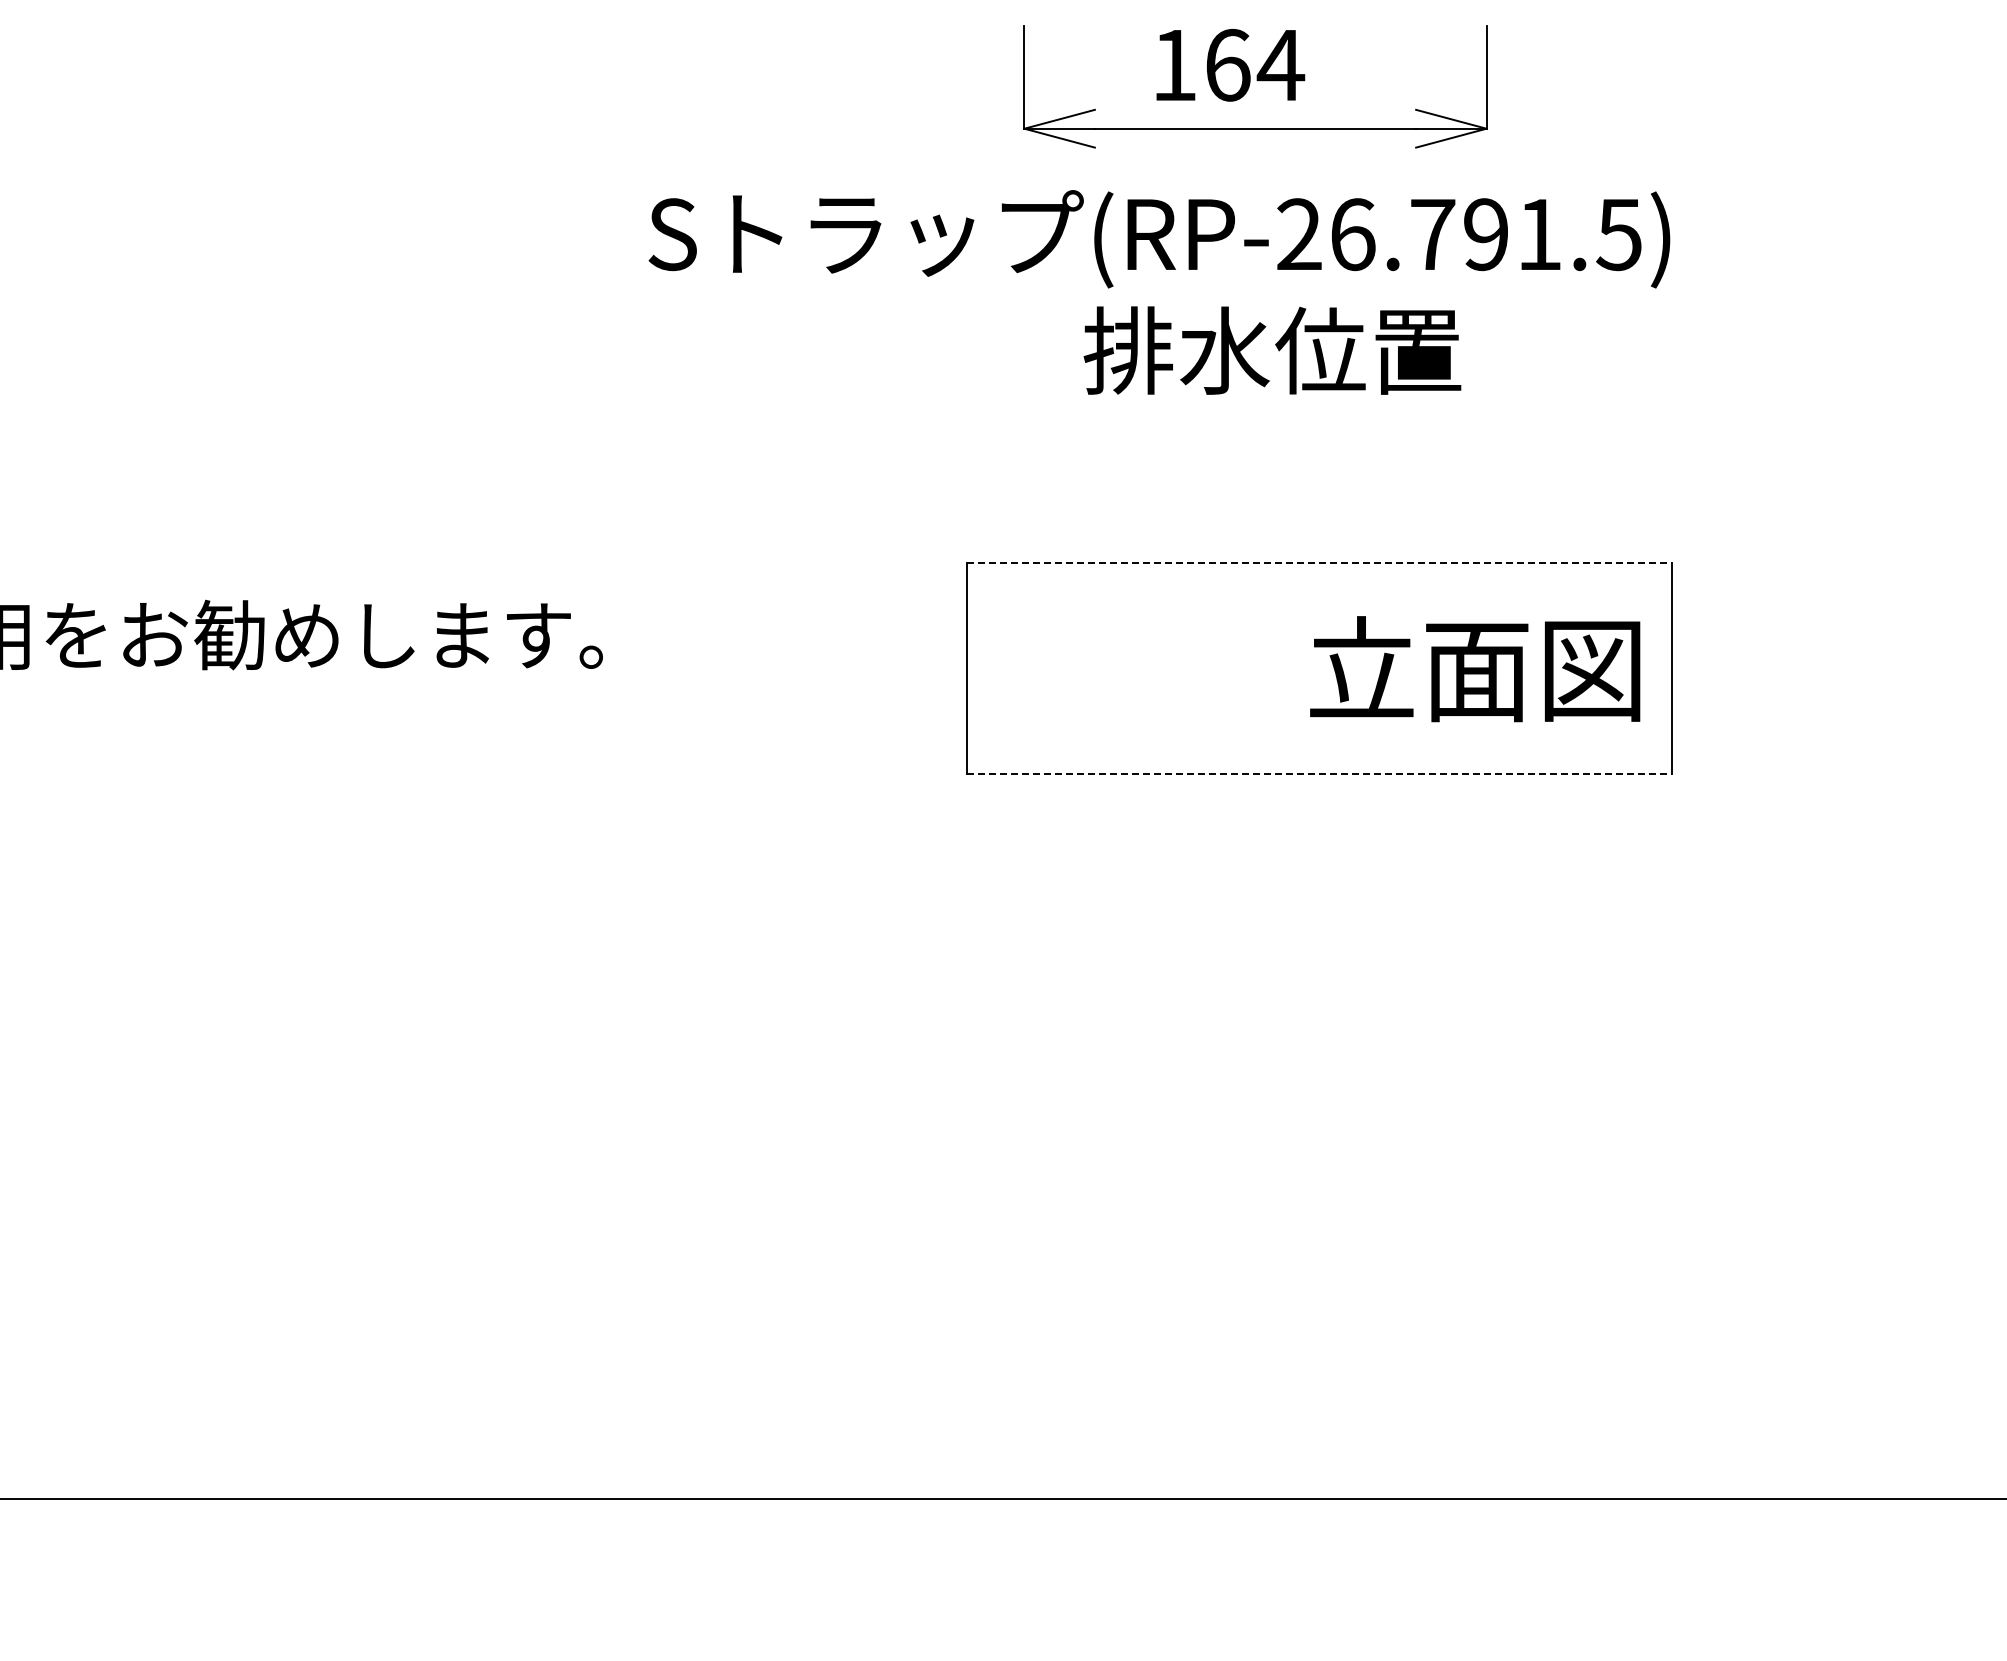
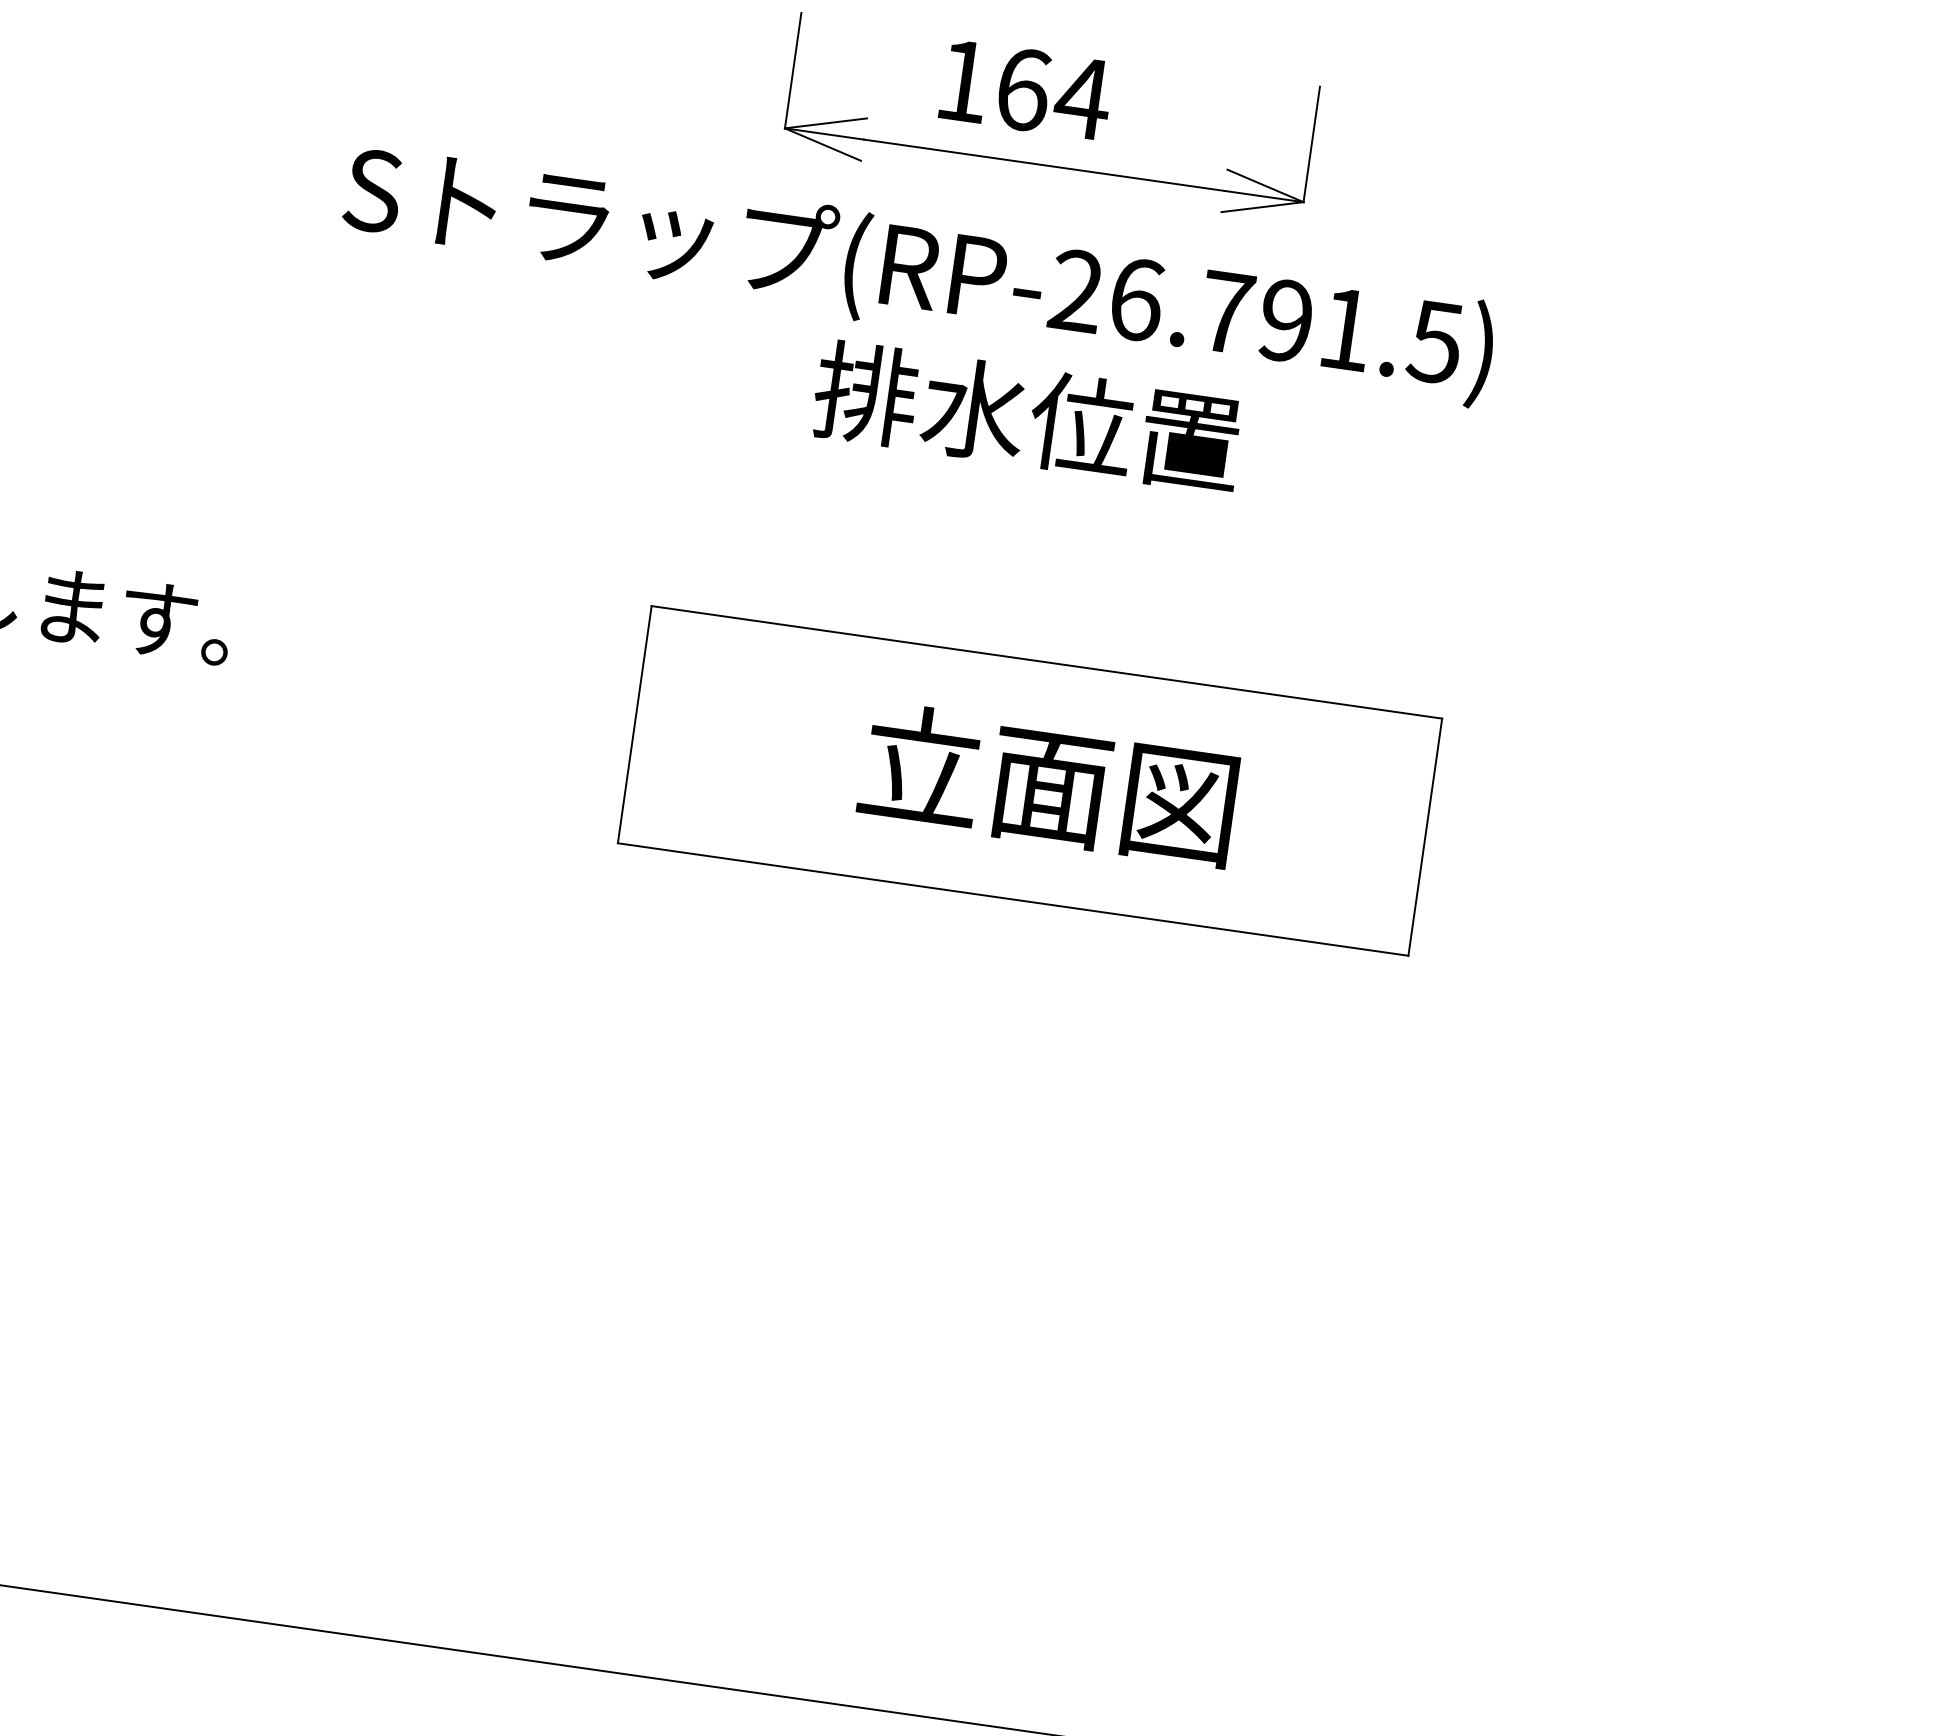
line: (1320, 562) -> (1047, 662), dashed -> solid
text: (1475, 669) -> (1048, 785), moved
line: (1320, 773) -> (1014, 899), dashed -> solid

